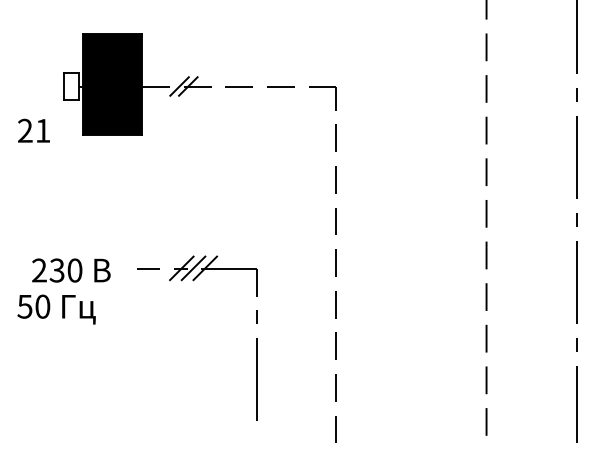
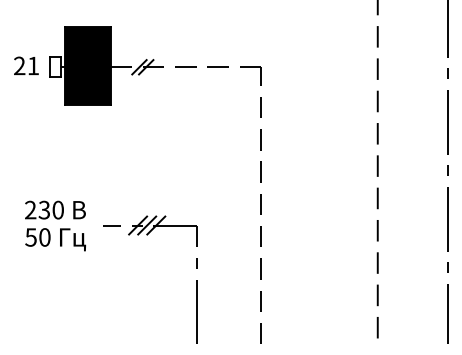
text: (33, 130) -> (26, 65), moved
part: (193, 281) -> (147, 235), moved
text: (56, 309) -> (55, 239), moved

